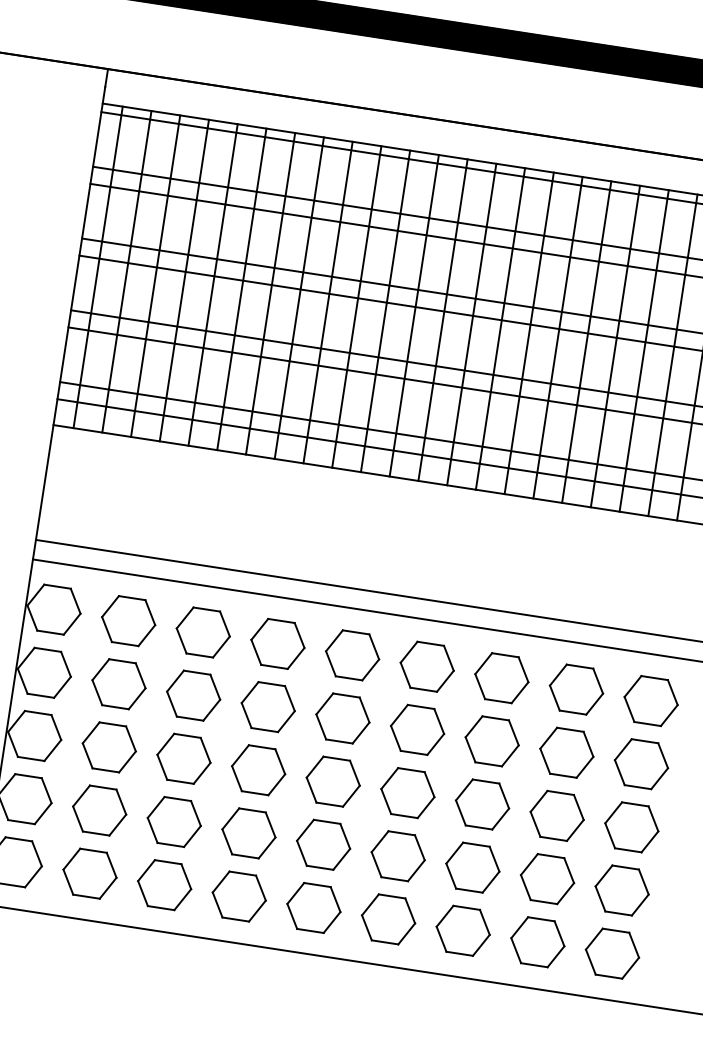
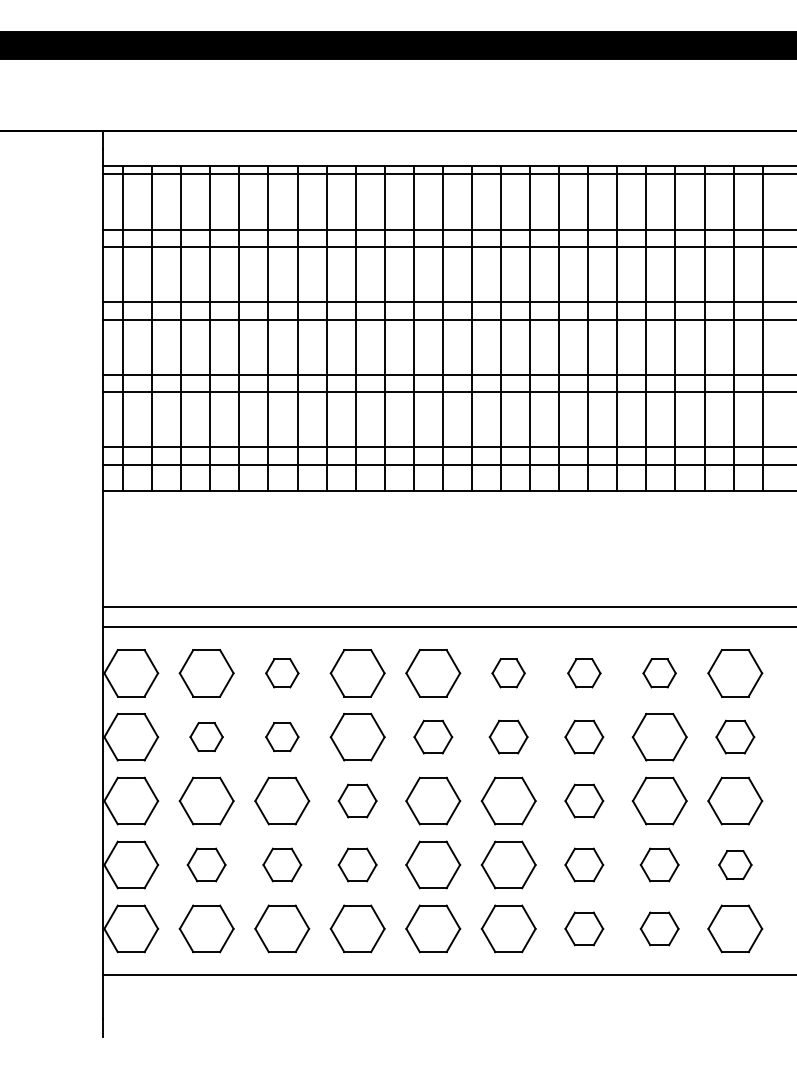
part: (203, 632) -> (282, 673), size x0.6
part: (426, 666) -> (508, 673), size x0.6
part: (502, 678) -> (584, 673), size x0.6
part: (118, 683) -> (206, 736), size x0.6
part: (576, 689) -> (659, 673), size x0.6
part: (194, 695) -> (282, 736), size x0.6
part: (343, 717) -> (433, 736), size x0.7
part: (417, 729) -> (508, 736), size x0.7
part: (492, 740) -> (584, 736), size x0.7
part: (641, 763) -> (735, 736), size x0.7
part: (258, 769) -> (357, 800), size x0.7
part: (482, 803) -> (584, 800), size x0.7
part: (99, 810) -> (206, 864), size x0.7
part: (174, 821) -> (282, 864), size x0.7
part: (248, 832) -> (357, 864), size x0.7
part: (473, 867) -> (584, 864), size x0.7
part: (547, 878) -> (659, 864), size x0.7
part: (622, 890) -> (735, 864), size x0.6
part: (463, 930) -> (584, 928), size x0.7
part: (537, 941) -> (659, 928), size x0.7

